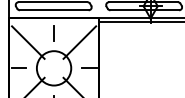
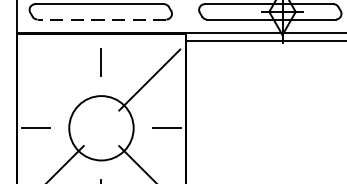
line: (53, 10) -> (100, 19), solid -> dashed
line: (28, 42) -> (53, 79), removed

